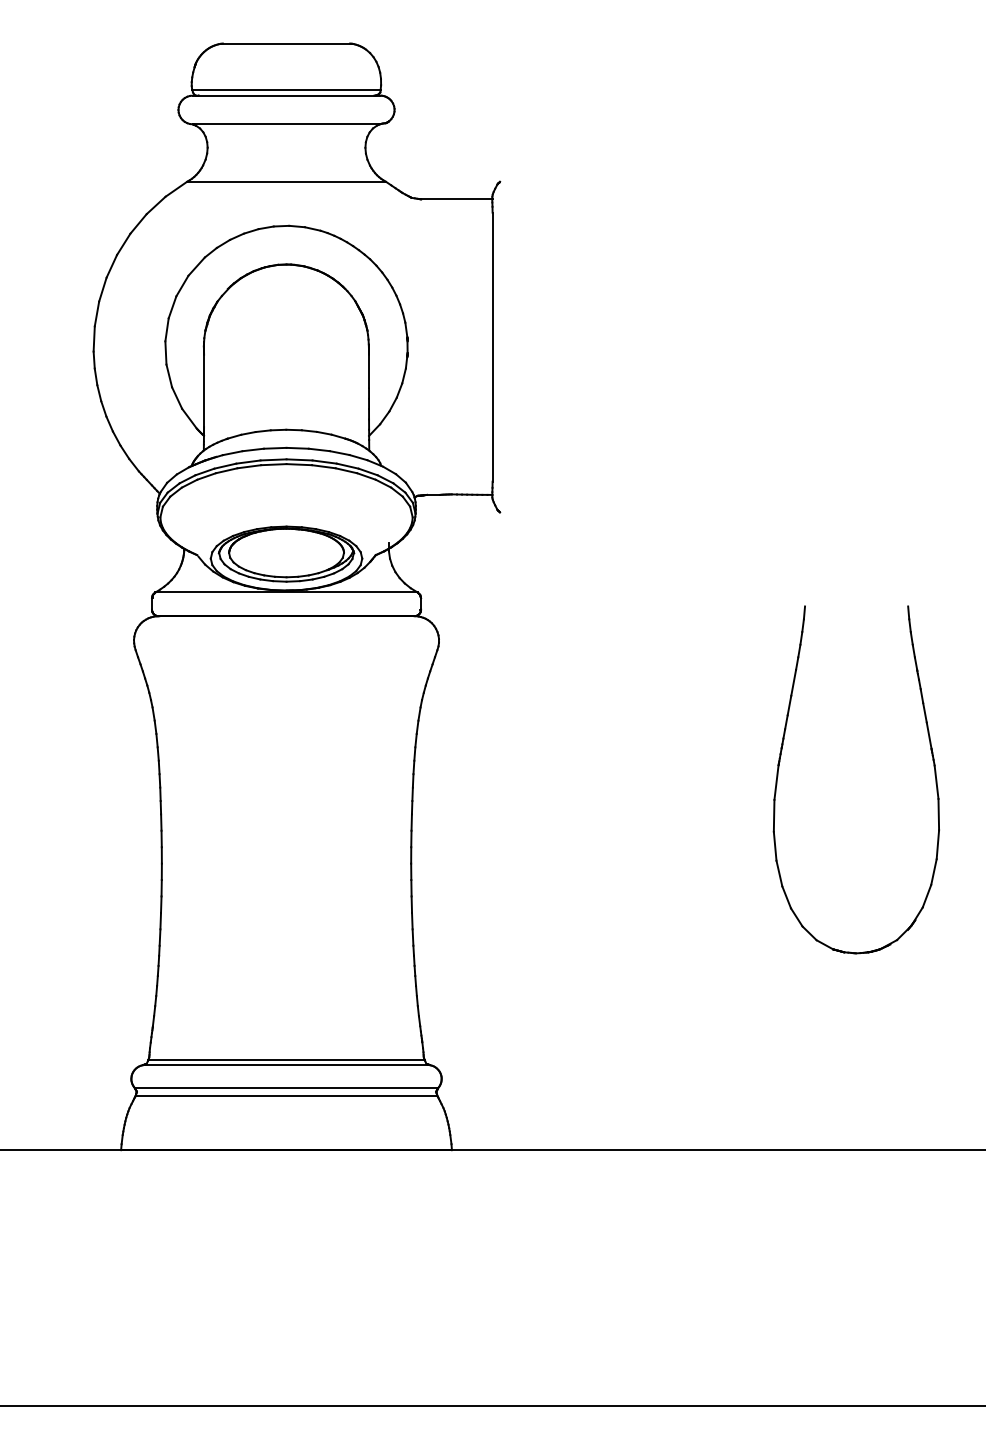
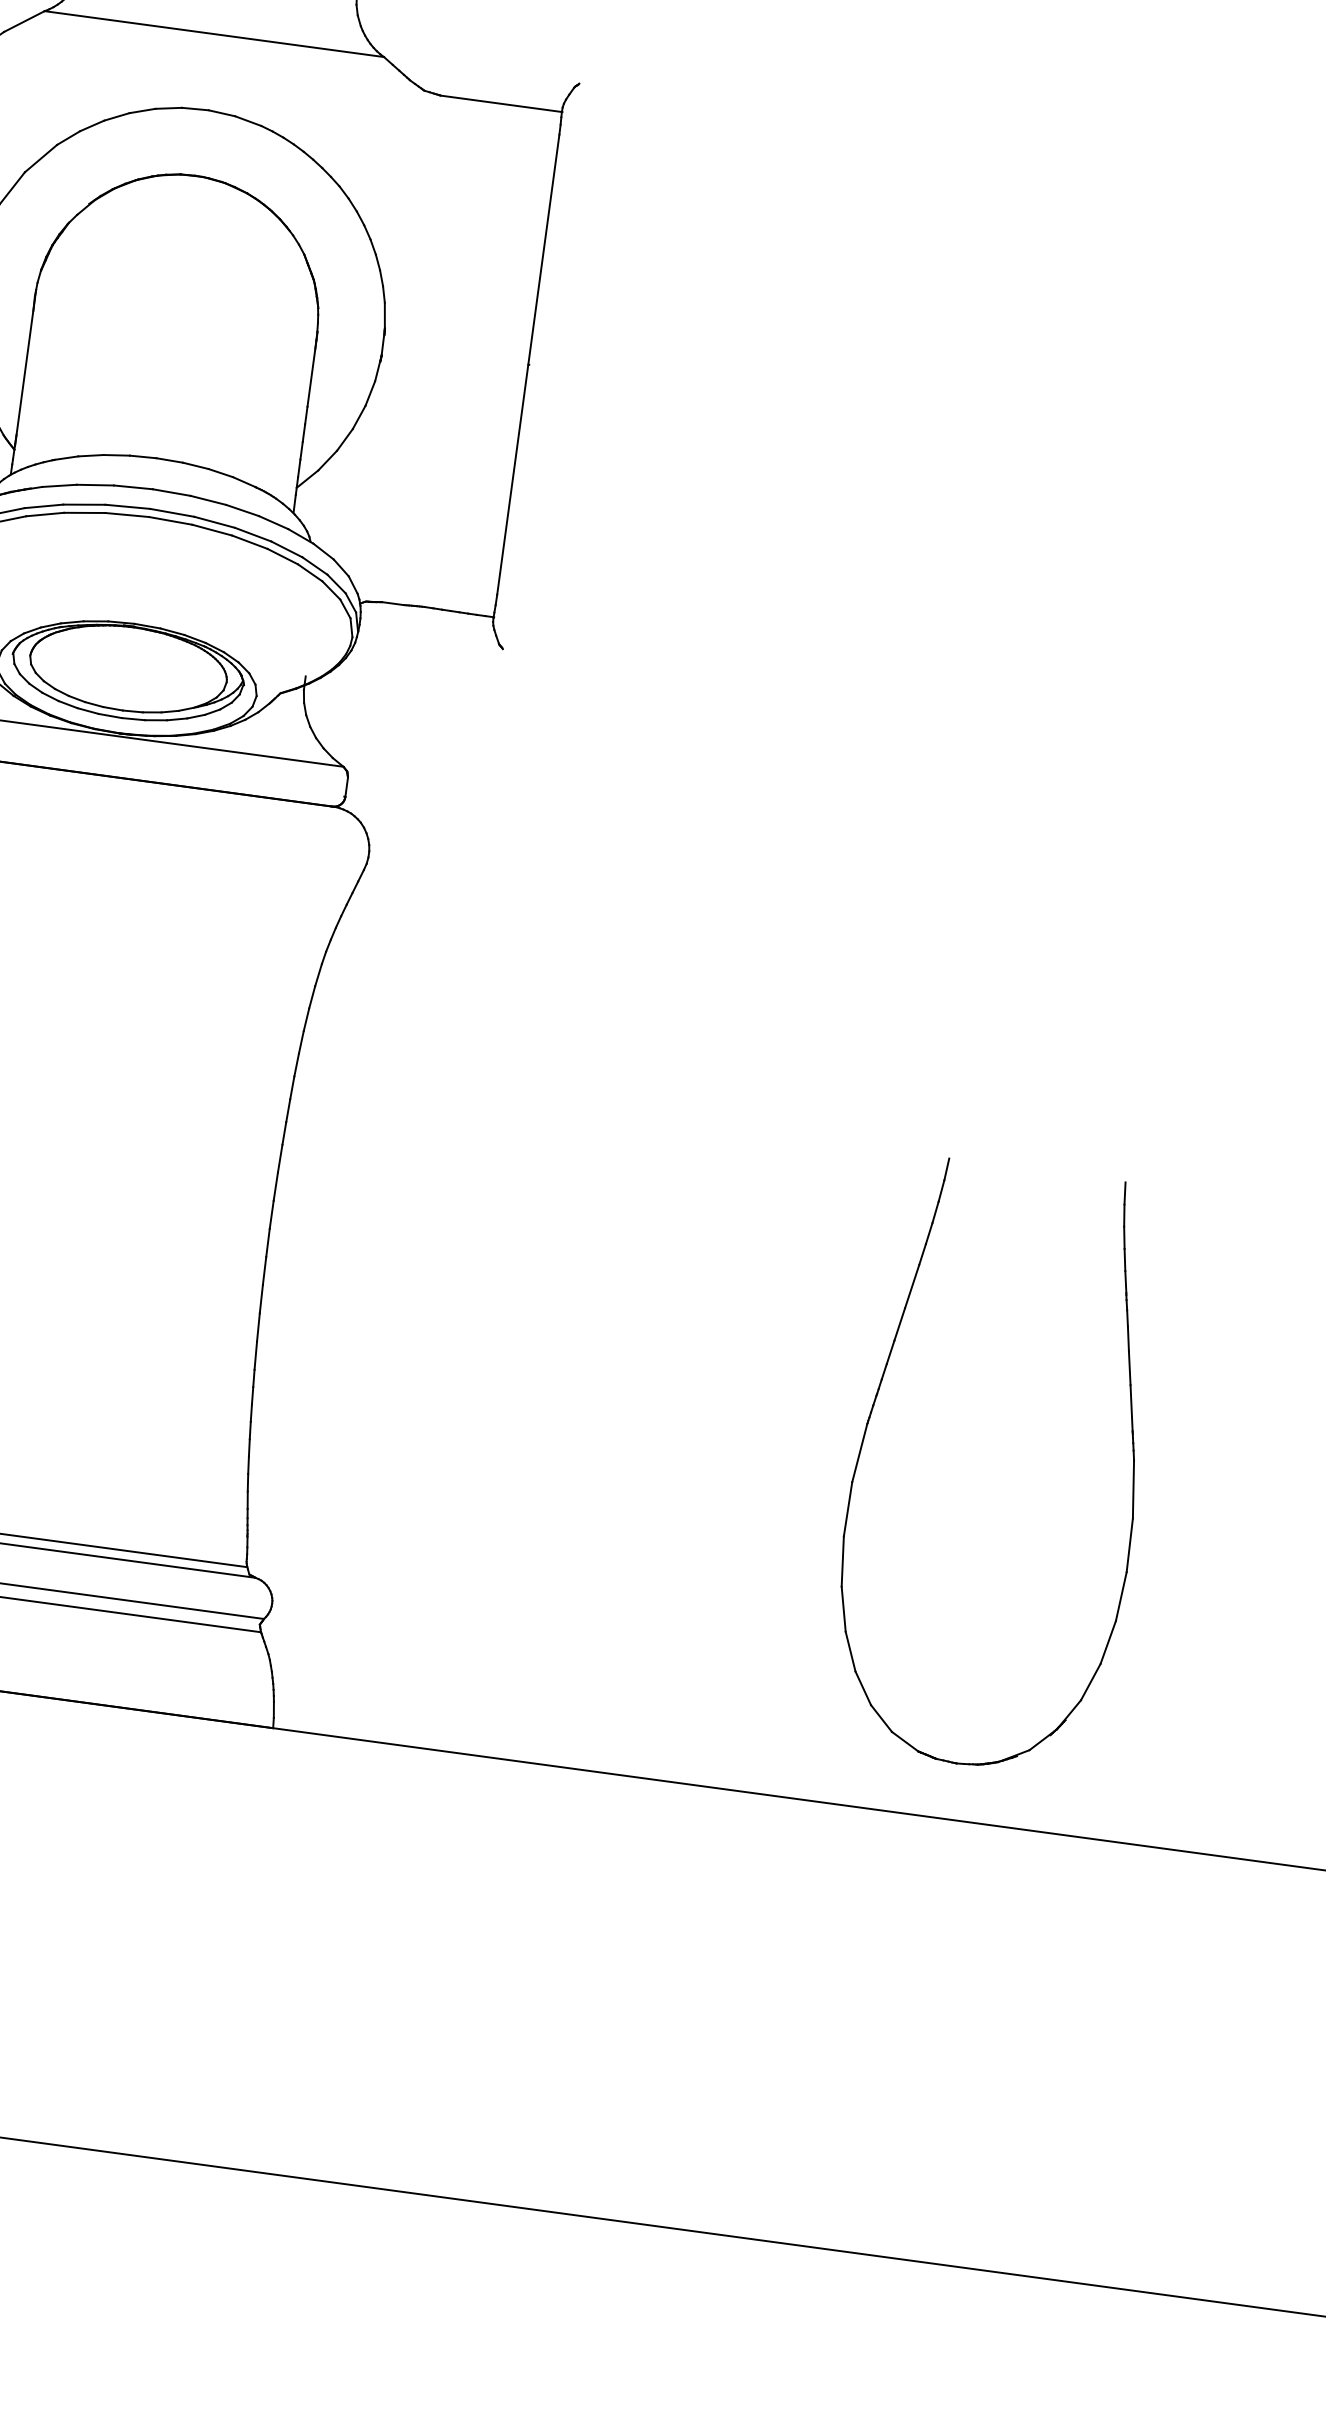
part: (779, 768) -> (868, 1429), moved

